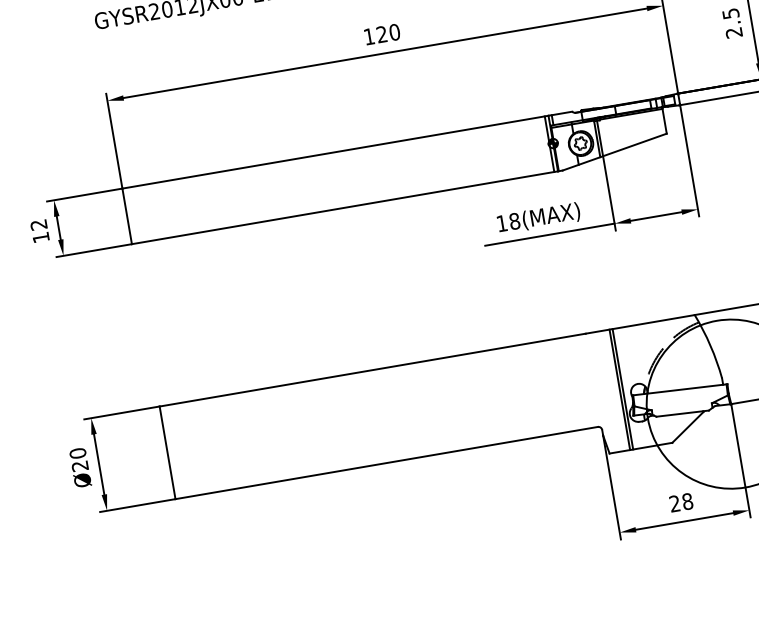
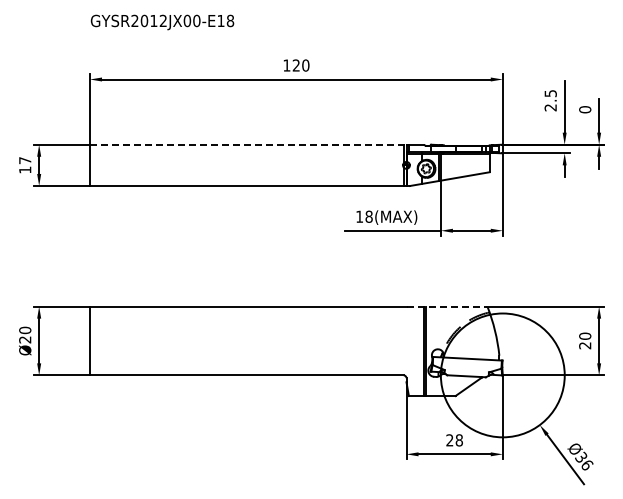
line: (335, 151) -> (248, 144), solid -> dashed
text: (39, 224) -> (25, 160), 12 -> 17
line: (640, 324) -> (447, 306), solid -> dashed

